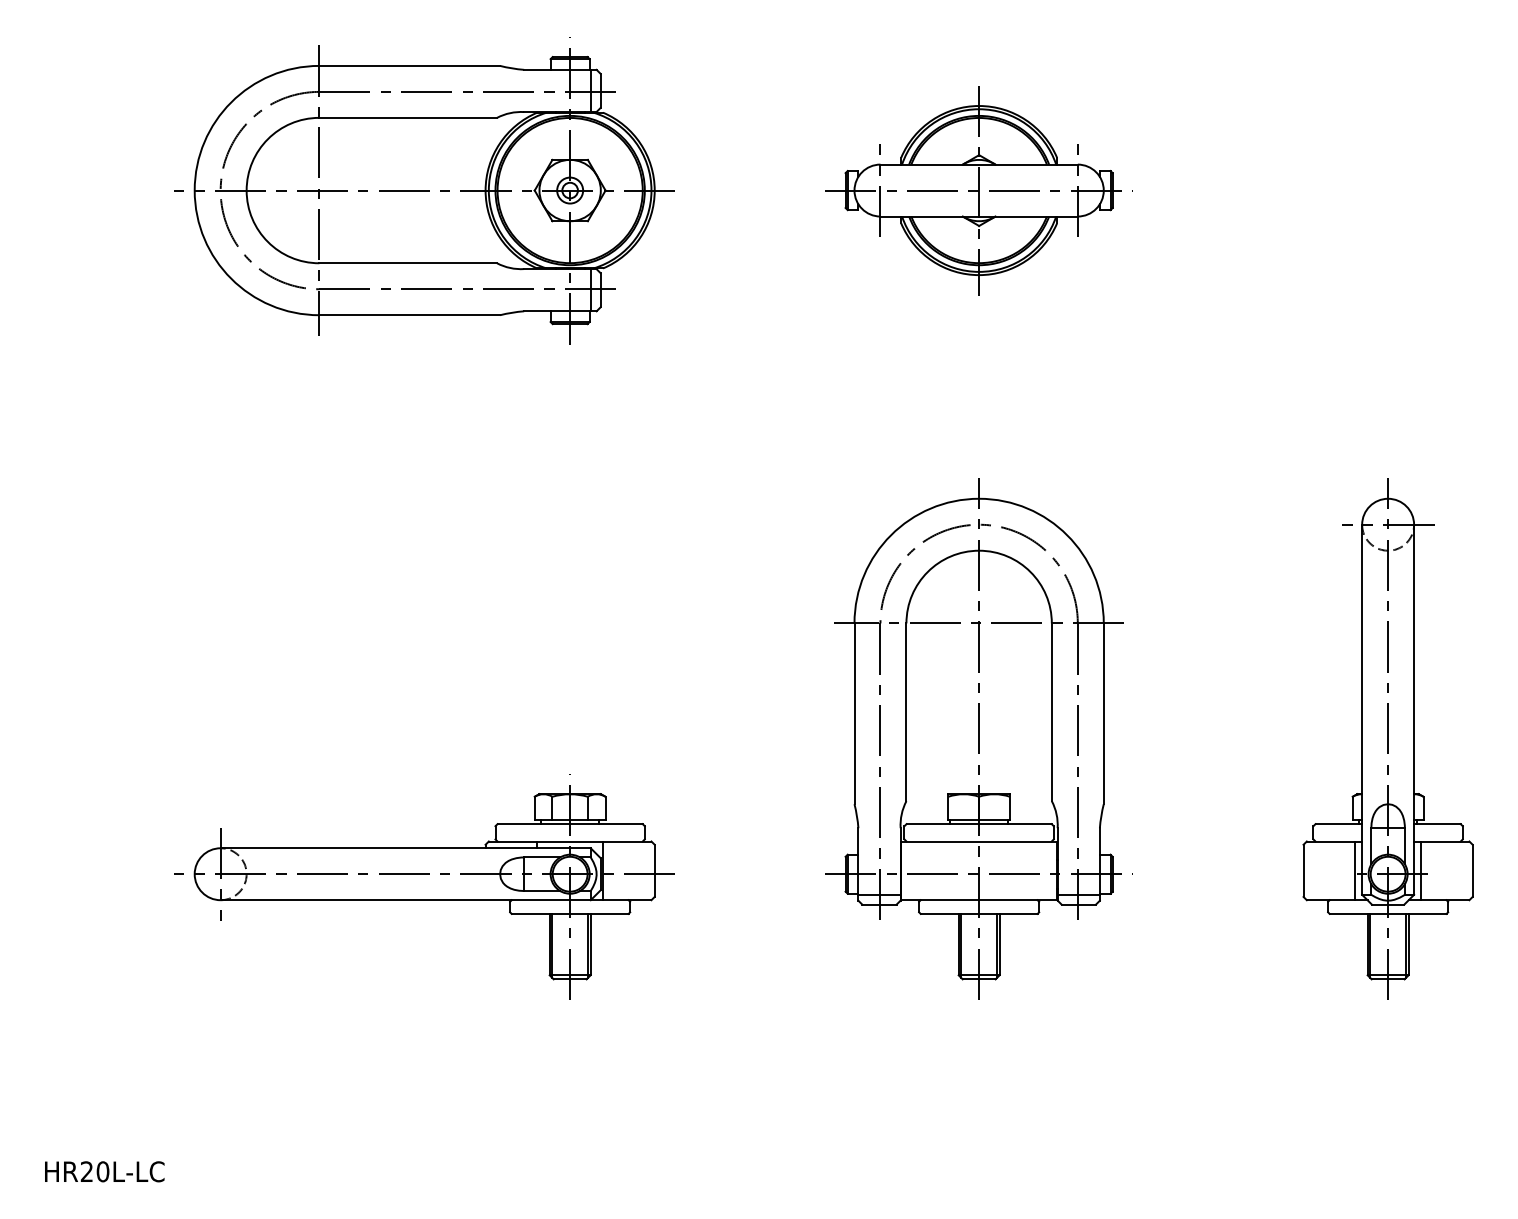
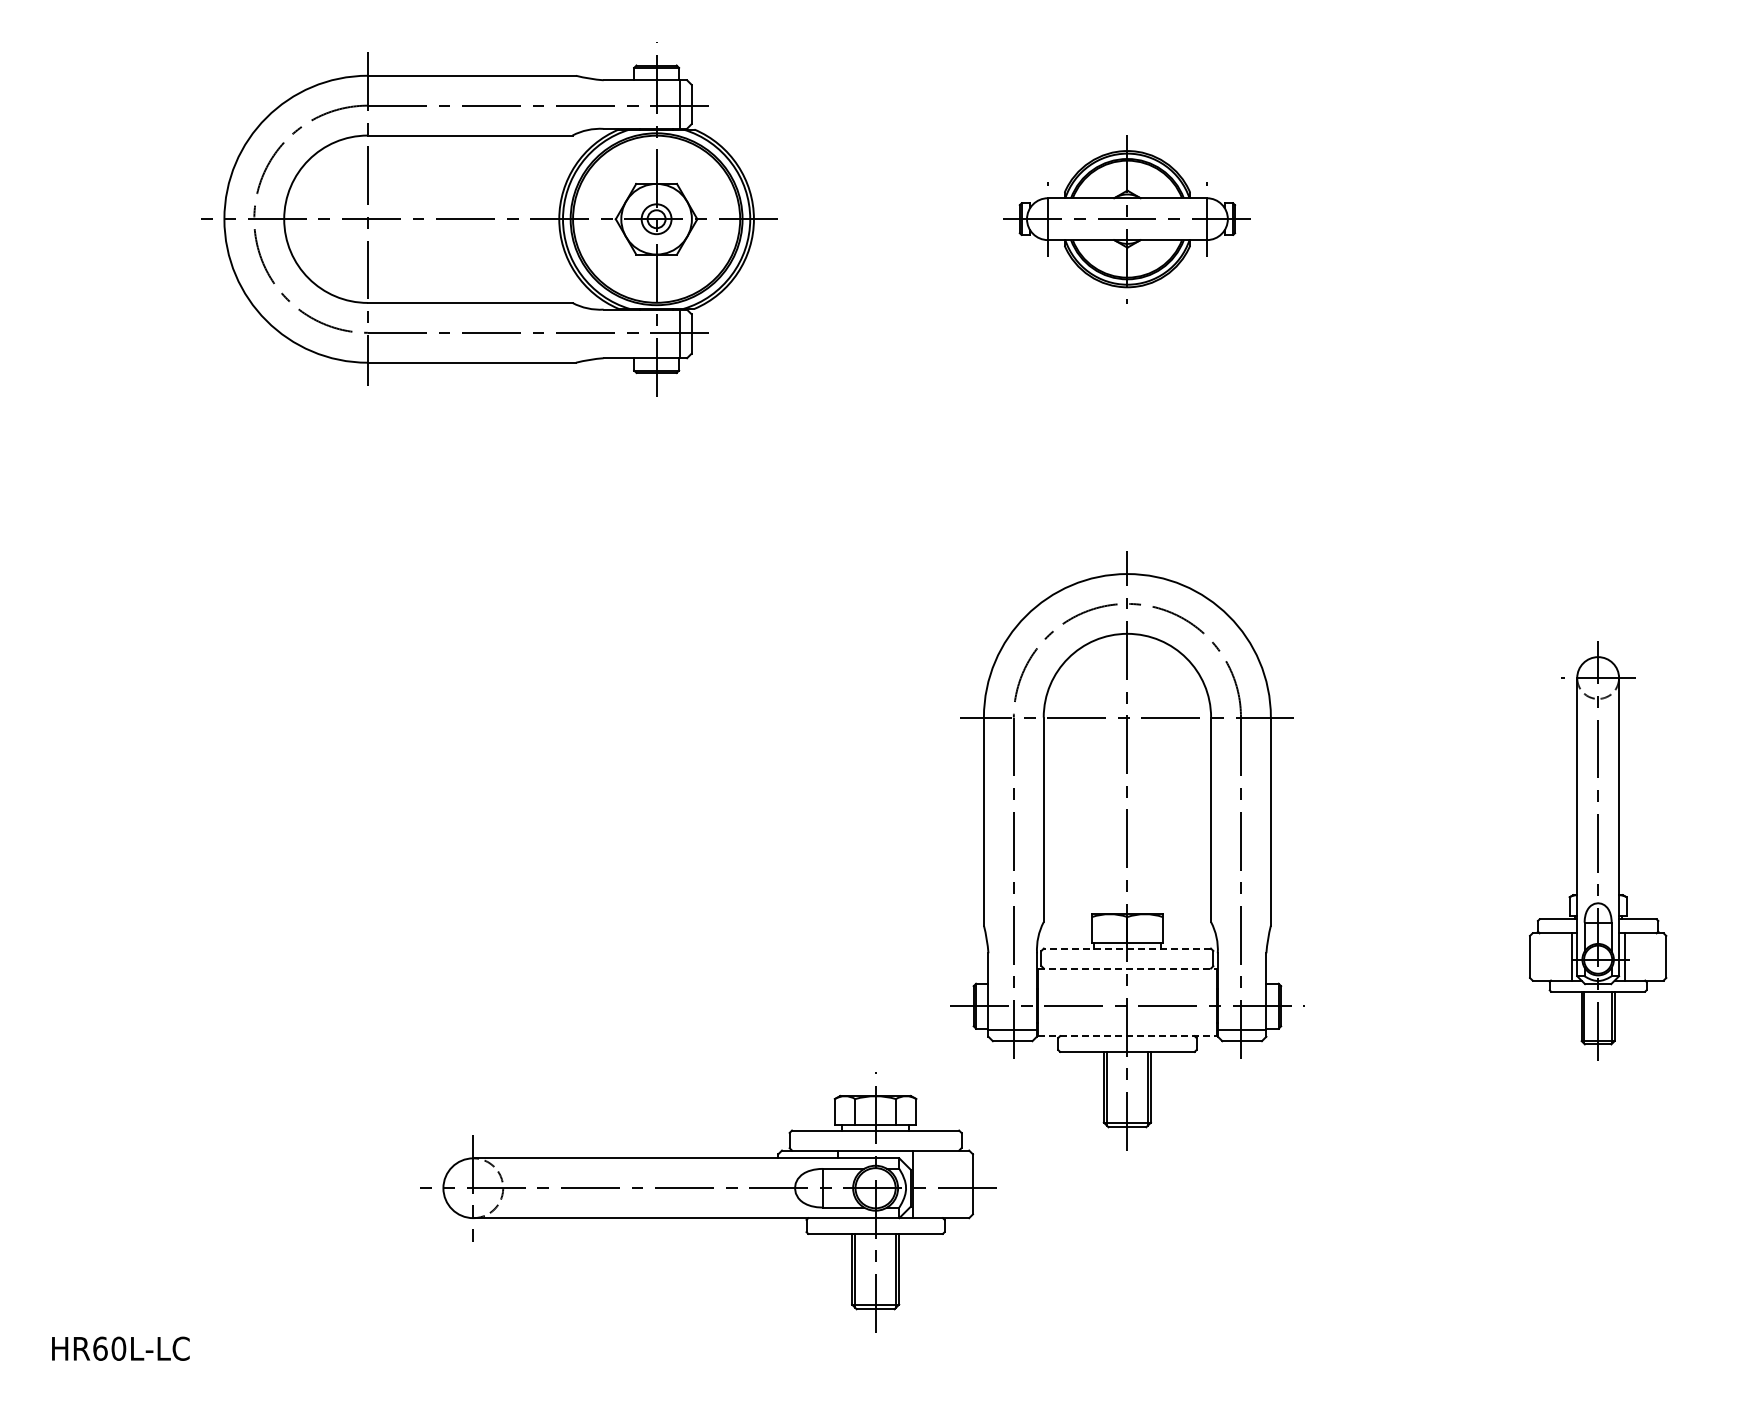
part: (979, 189) -> (1127, 218), size x0.7
part: (1387, 738) -> (1597, 850), size x0.7
line: (979, 824) -> (1127, 948), solid -> dashed
line: (979, 841) -> (1127, 968), solid -> dashed
part: (424, 886) -> (708, 1202), moved
line: (979, 900) -> (1127, 1036), solid -> dashed
text: (87, 1171) -> (100, 1348), HR20L-LC -> HR60L-LC

